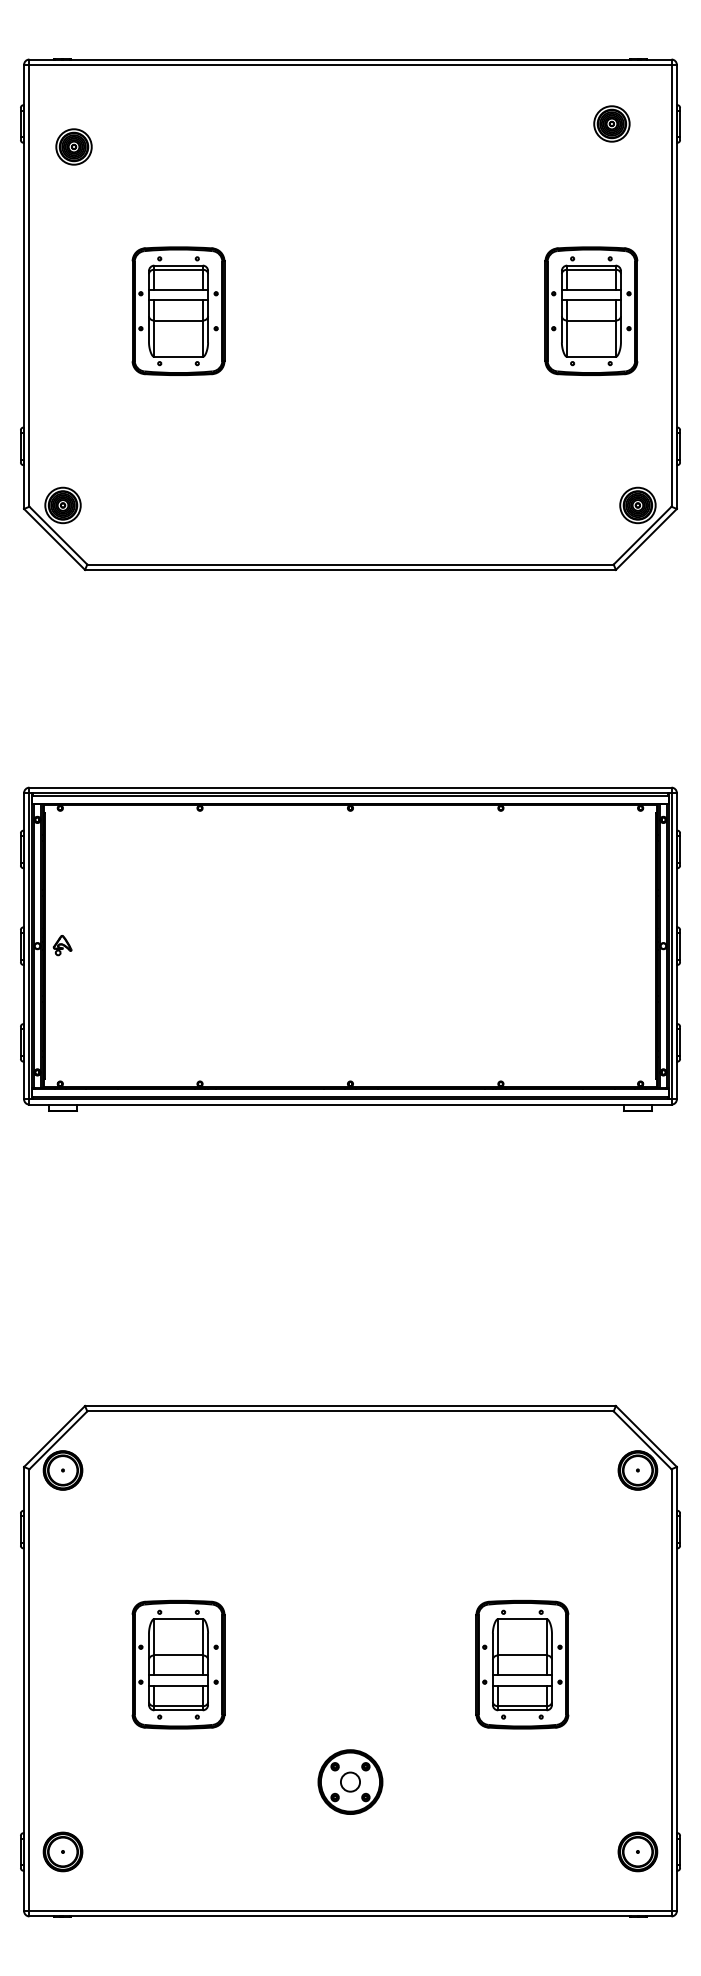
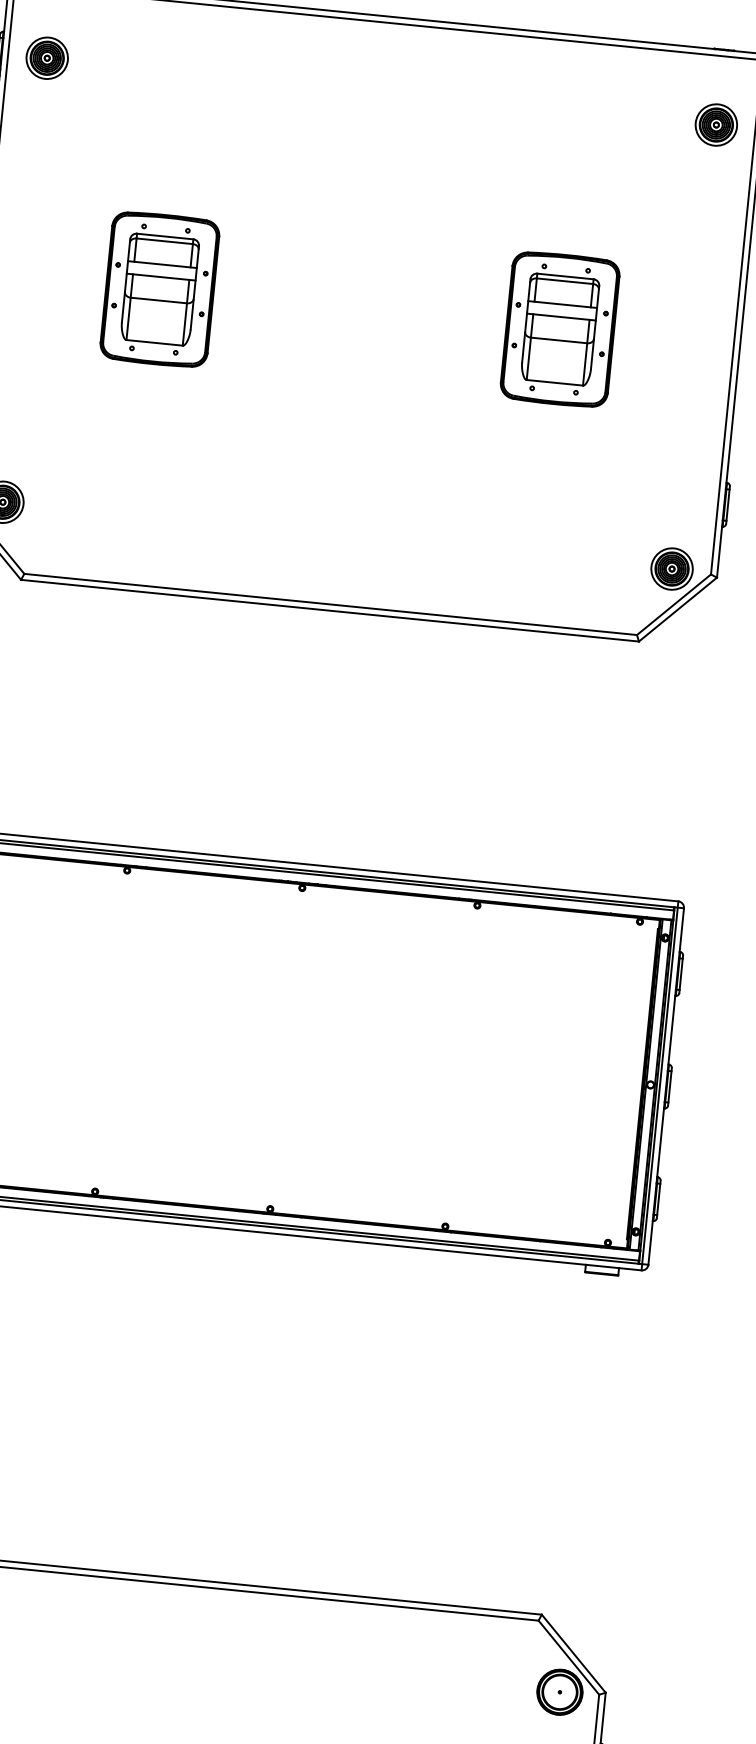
part: (611, 123) -> (715, 124), moved
part: (73, 146) -> (46, 57), moved
part: (591, 310) -> (560, 328), moved

